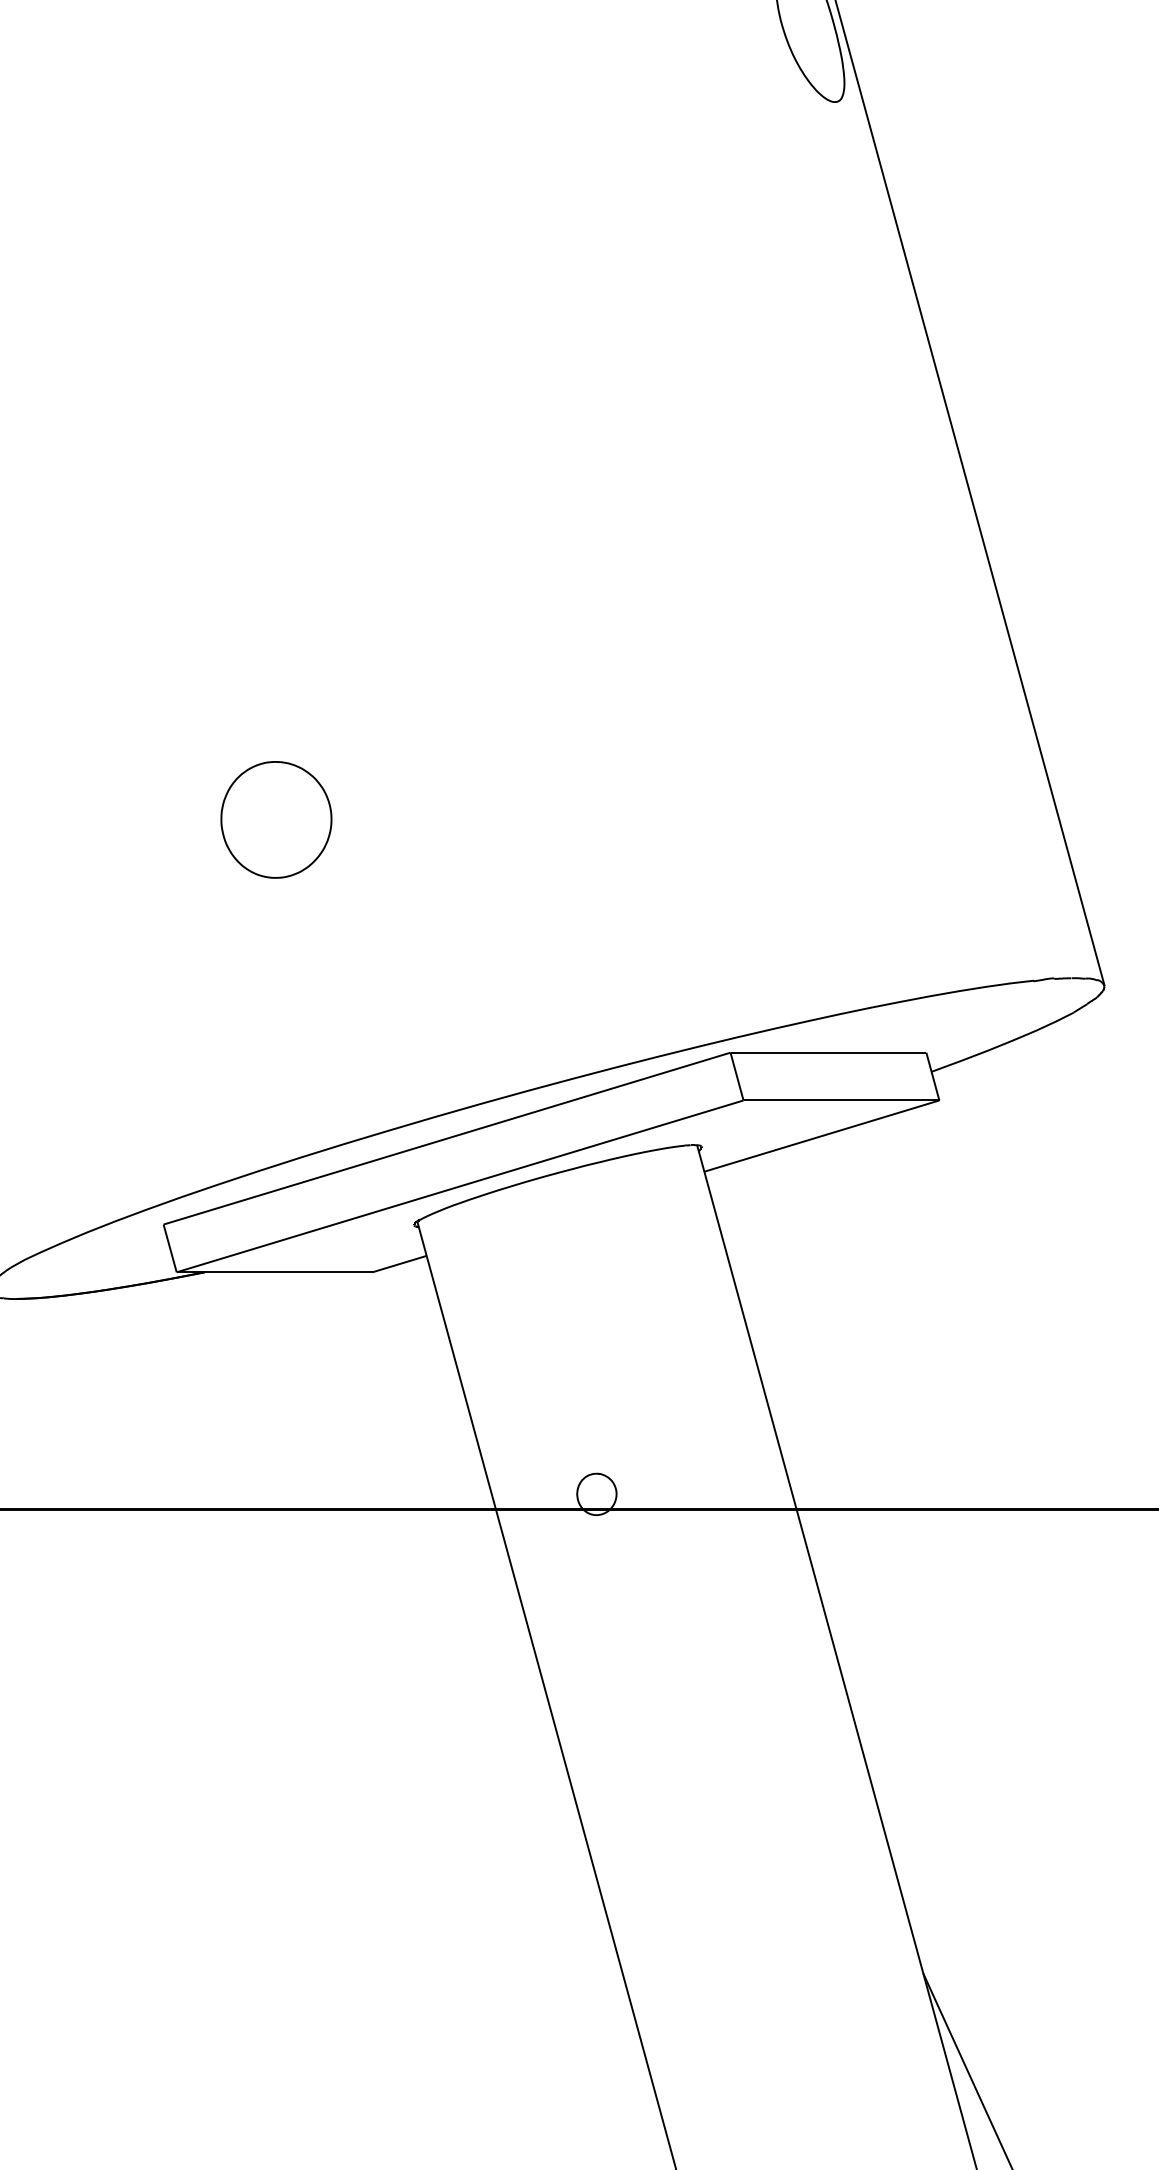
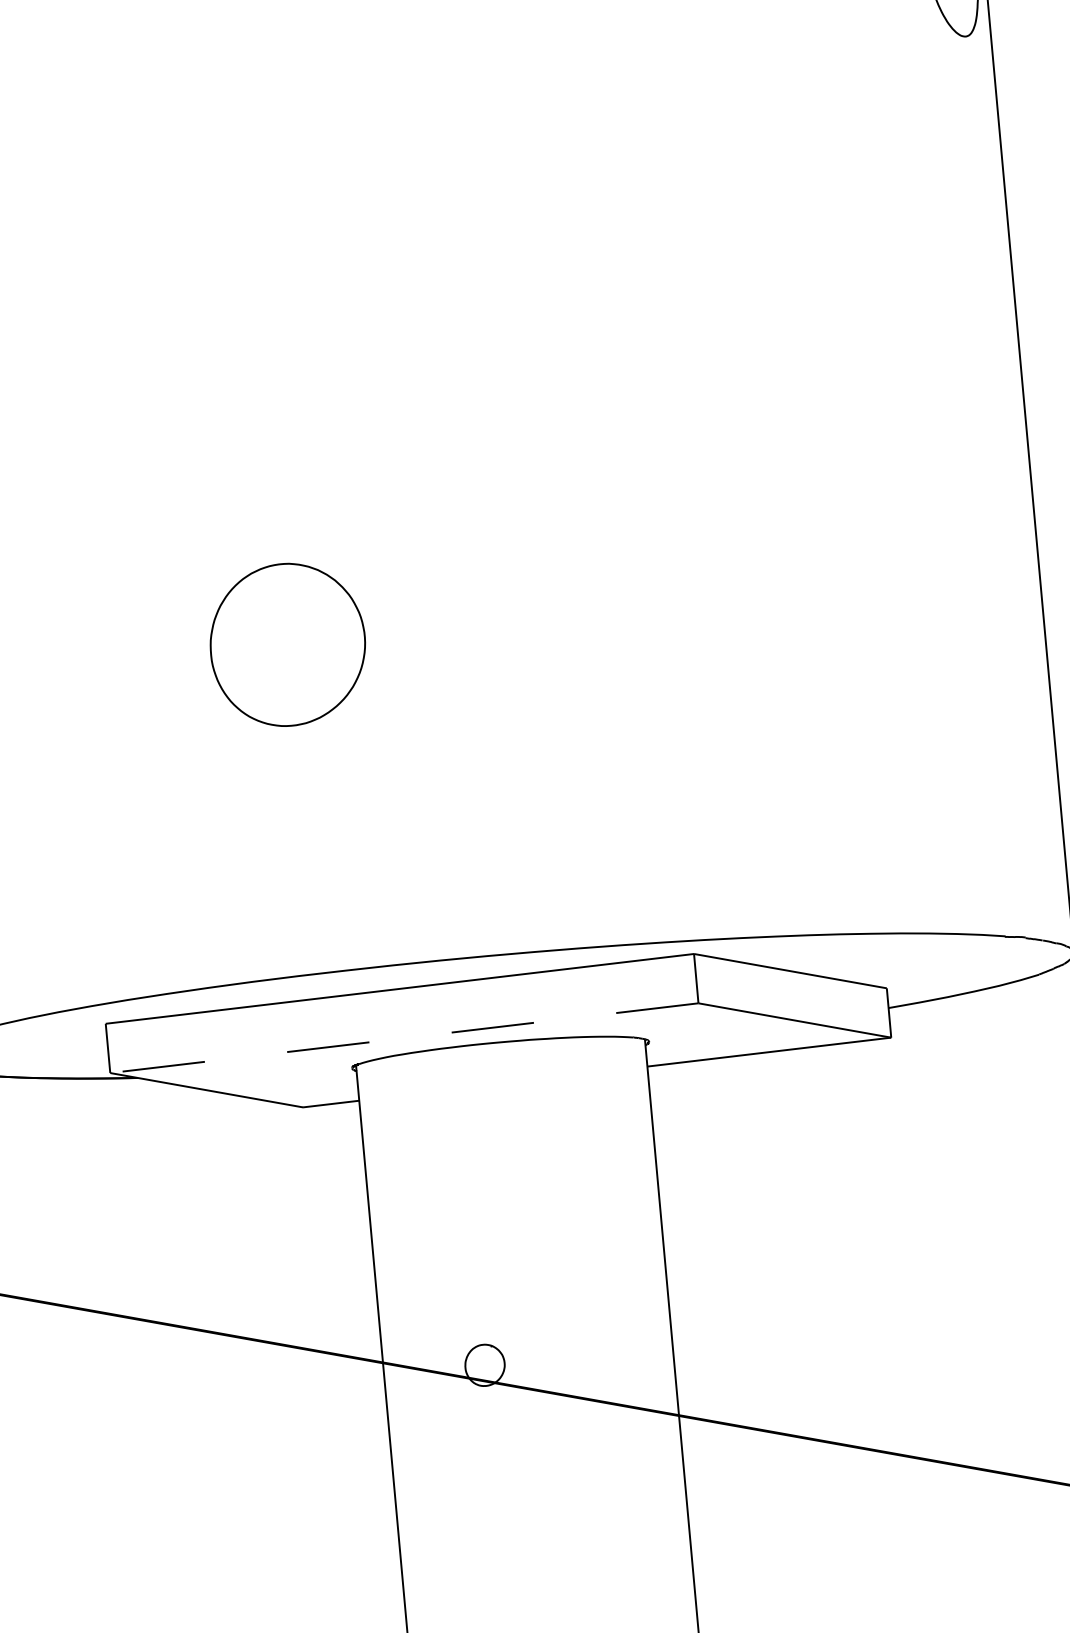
part: (276, 819) -> (287, 644), size x1.4
line: (459, 1186) -> (403, 1038), solid -> dashed

